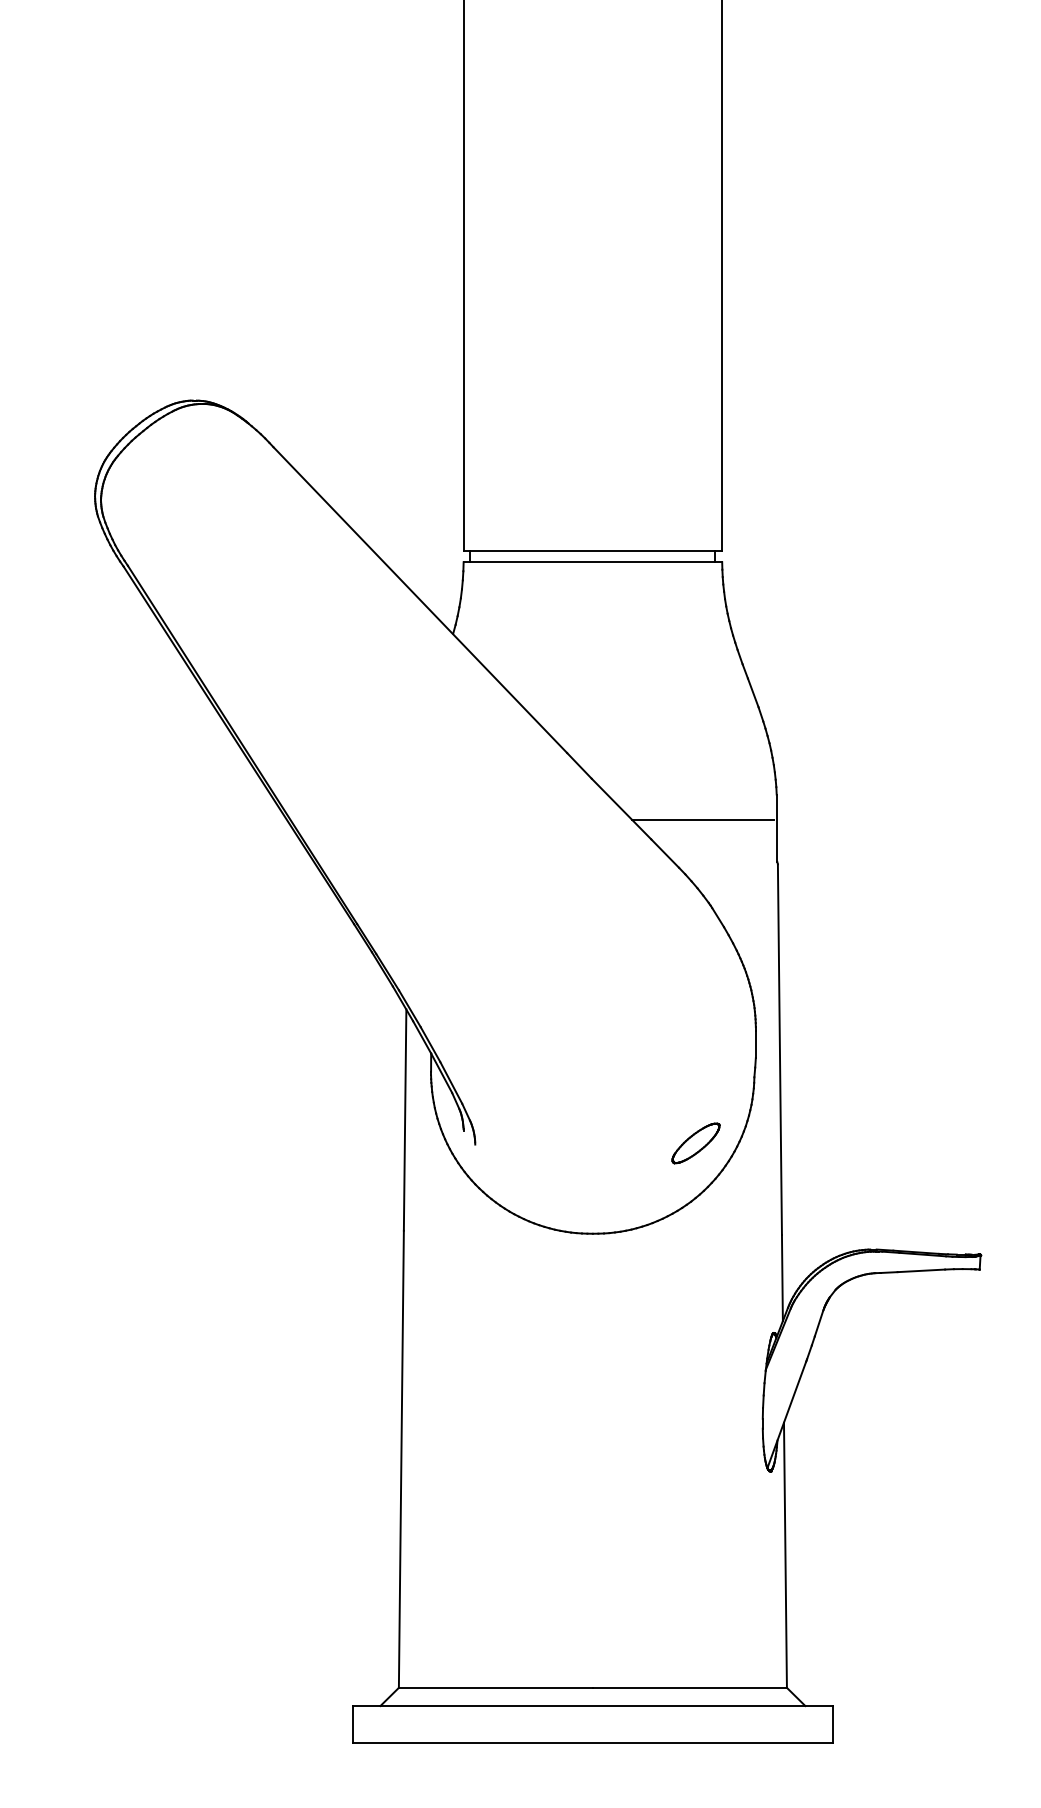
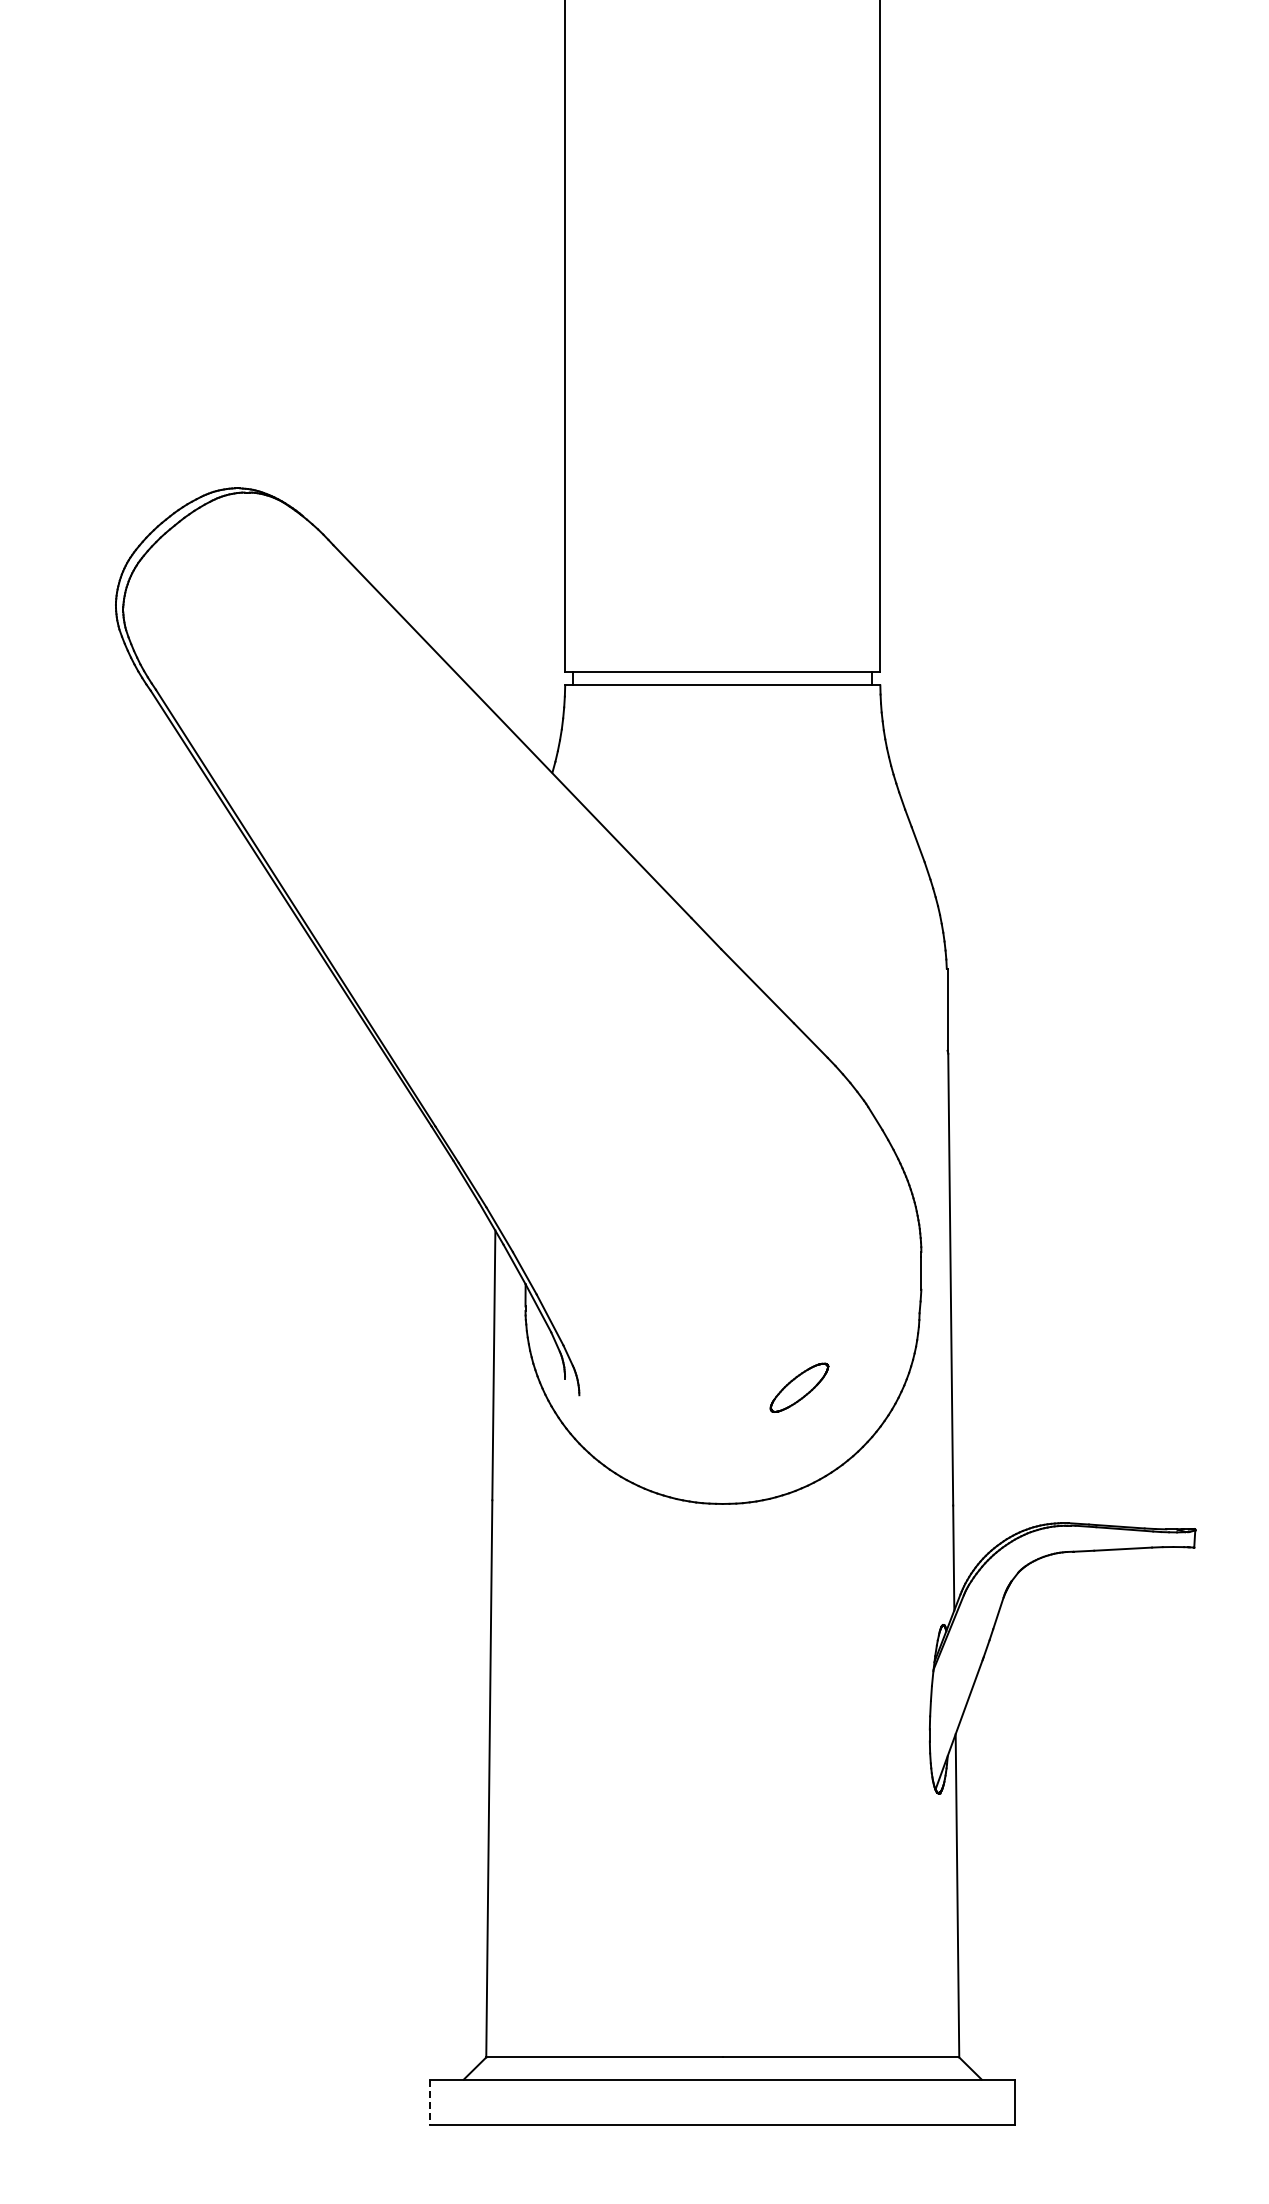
line: (702, 819) -> (856, 999), removed
part: (696, 1143) -> (799, 1387), moved
line: (353, 1724) -> (430, 2102), solid -> dashed

